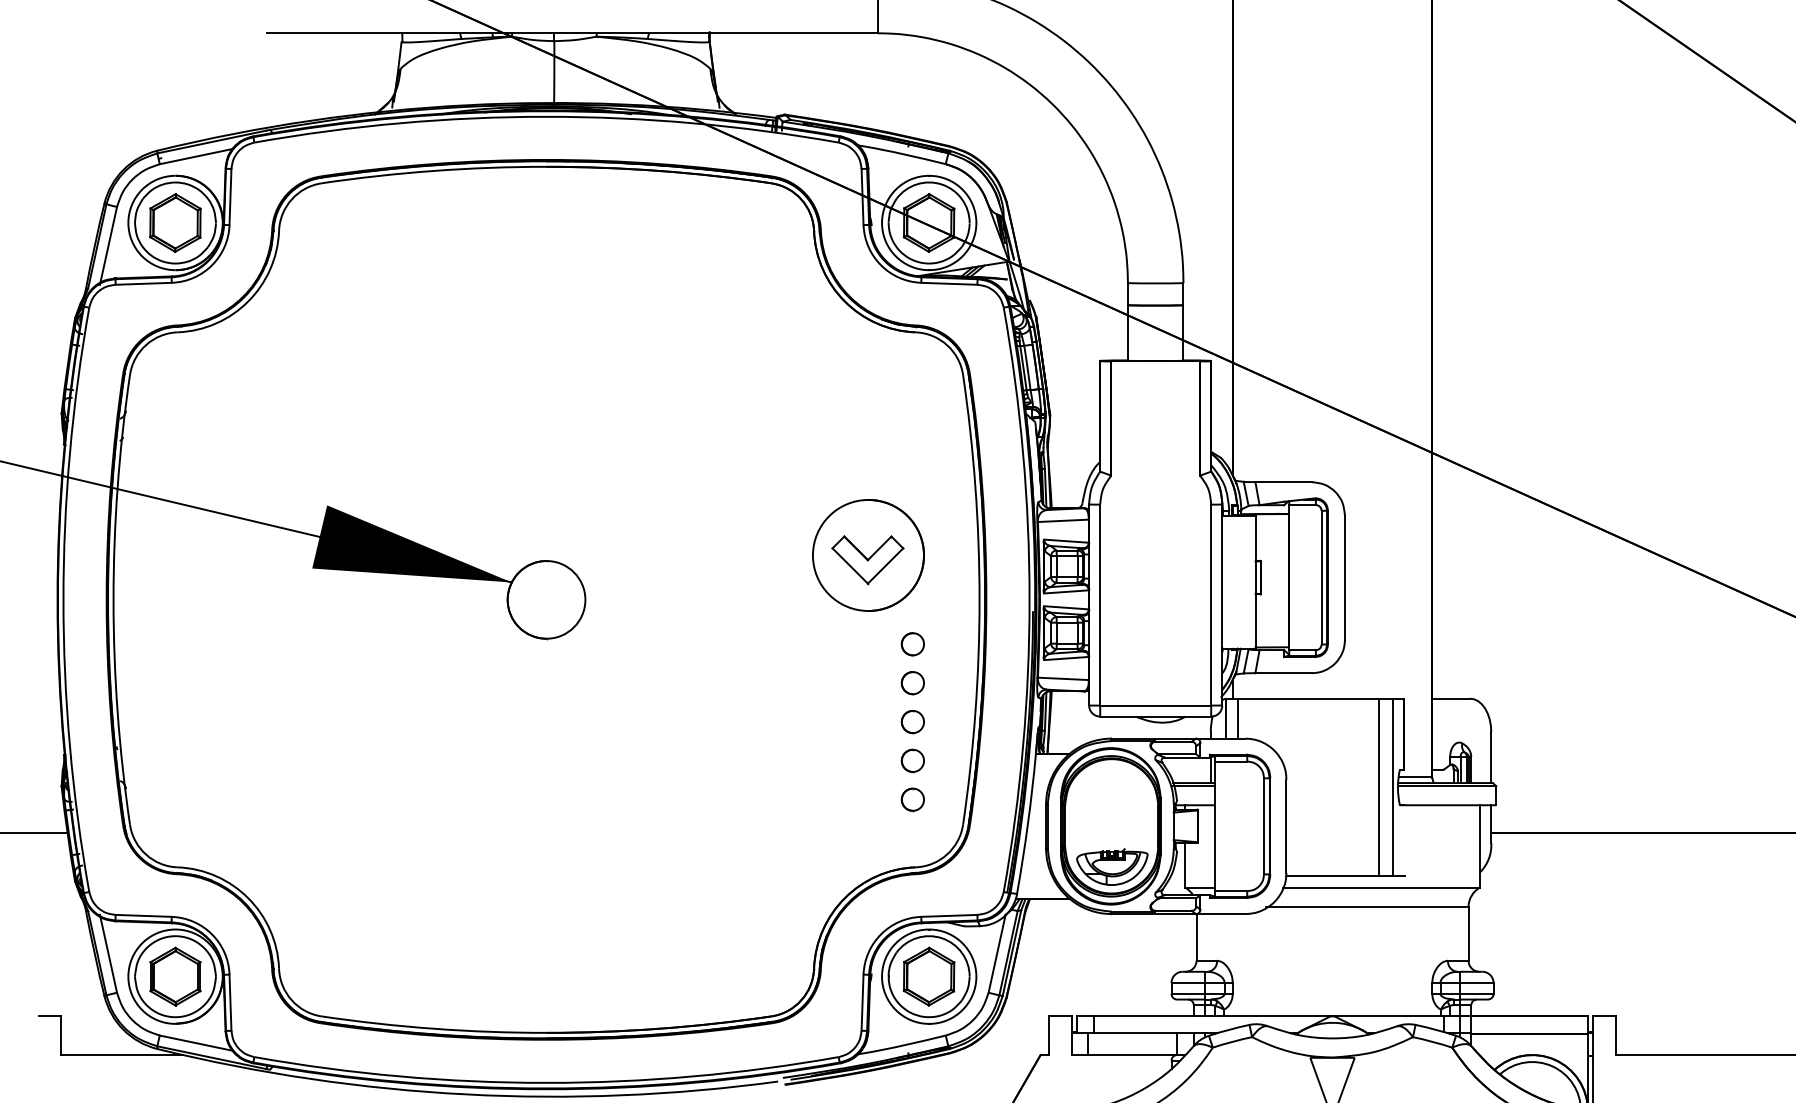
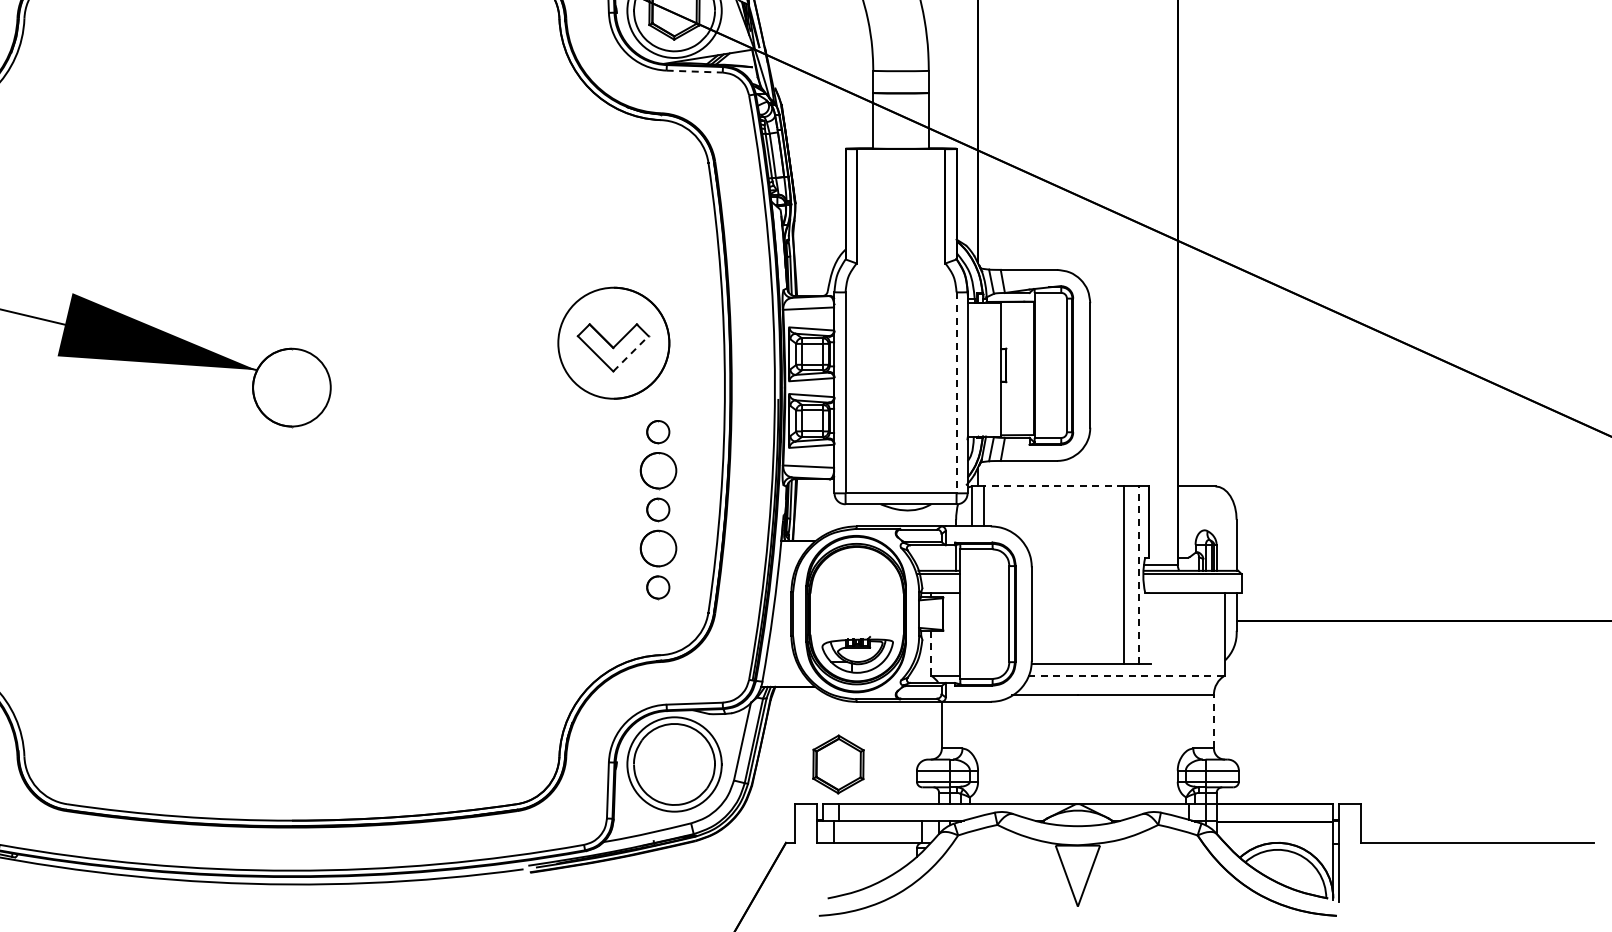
line: (949, 283) -> (694, 71), solid -> dashed
line: (885, 566) -> (630, 354), solid -> dashed
line: (1211, 605) -> (956, 393), solid -> dashed
circle: (912, 683) -> (657, 471), size x1.6
line: (1308, 698) -> (1053, 486), solid -> dashed
part: (912, 760) -> (657, 548), size x1.6
line: (1393, 787) -> (1138, 575), solid -> dashed
line: (1185, 865) -> (930, 653), solid -> dashed
line: (1381, 887) -> (1126, 675), solid -> dashed
line: (1468, 933) -> (1213, 721), solid -> dashed
part: (928, 976) -> (837, 764), moved

